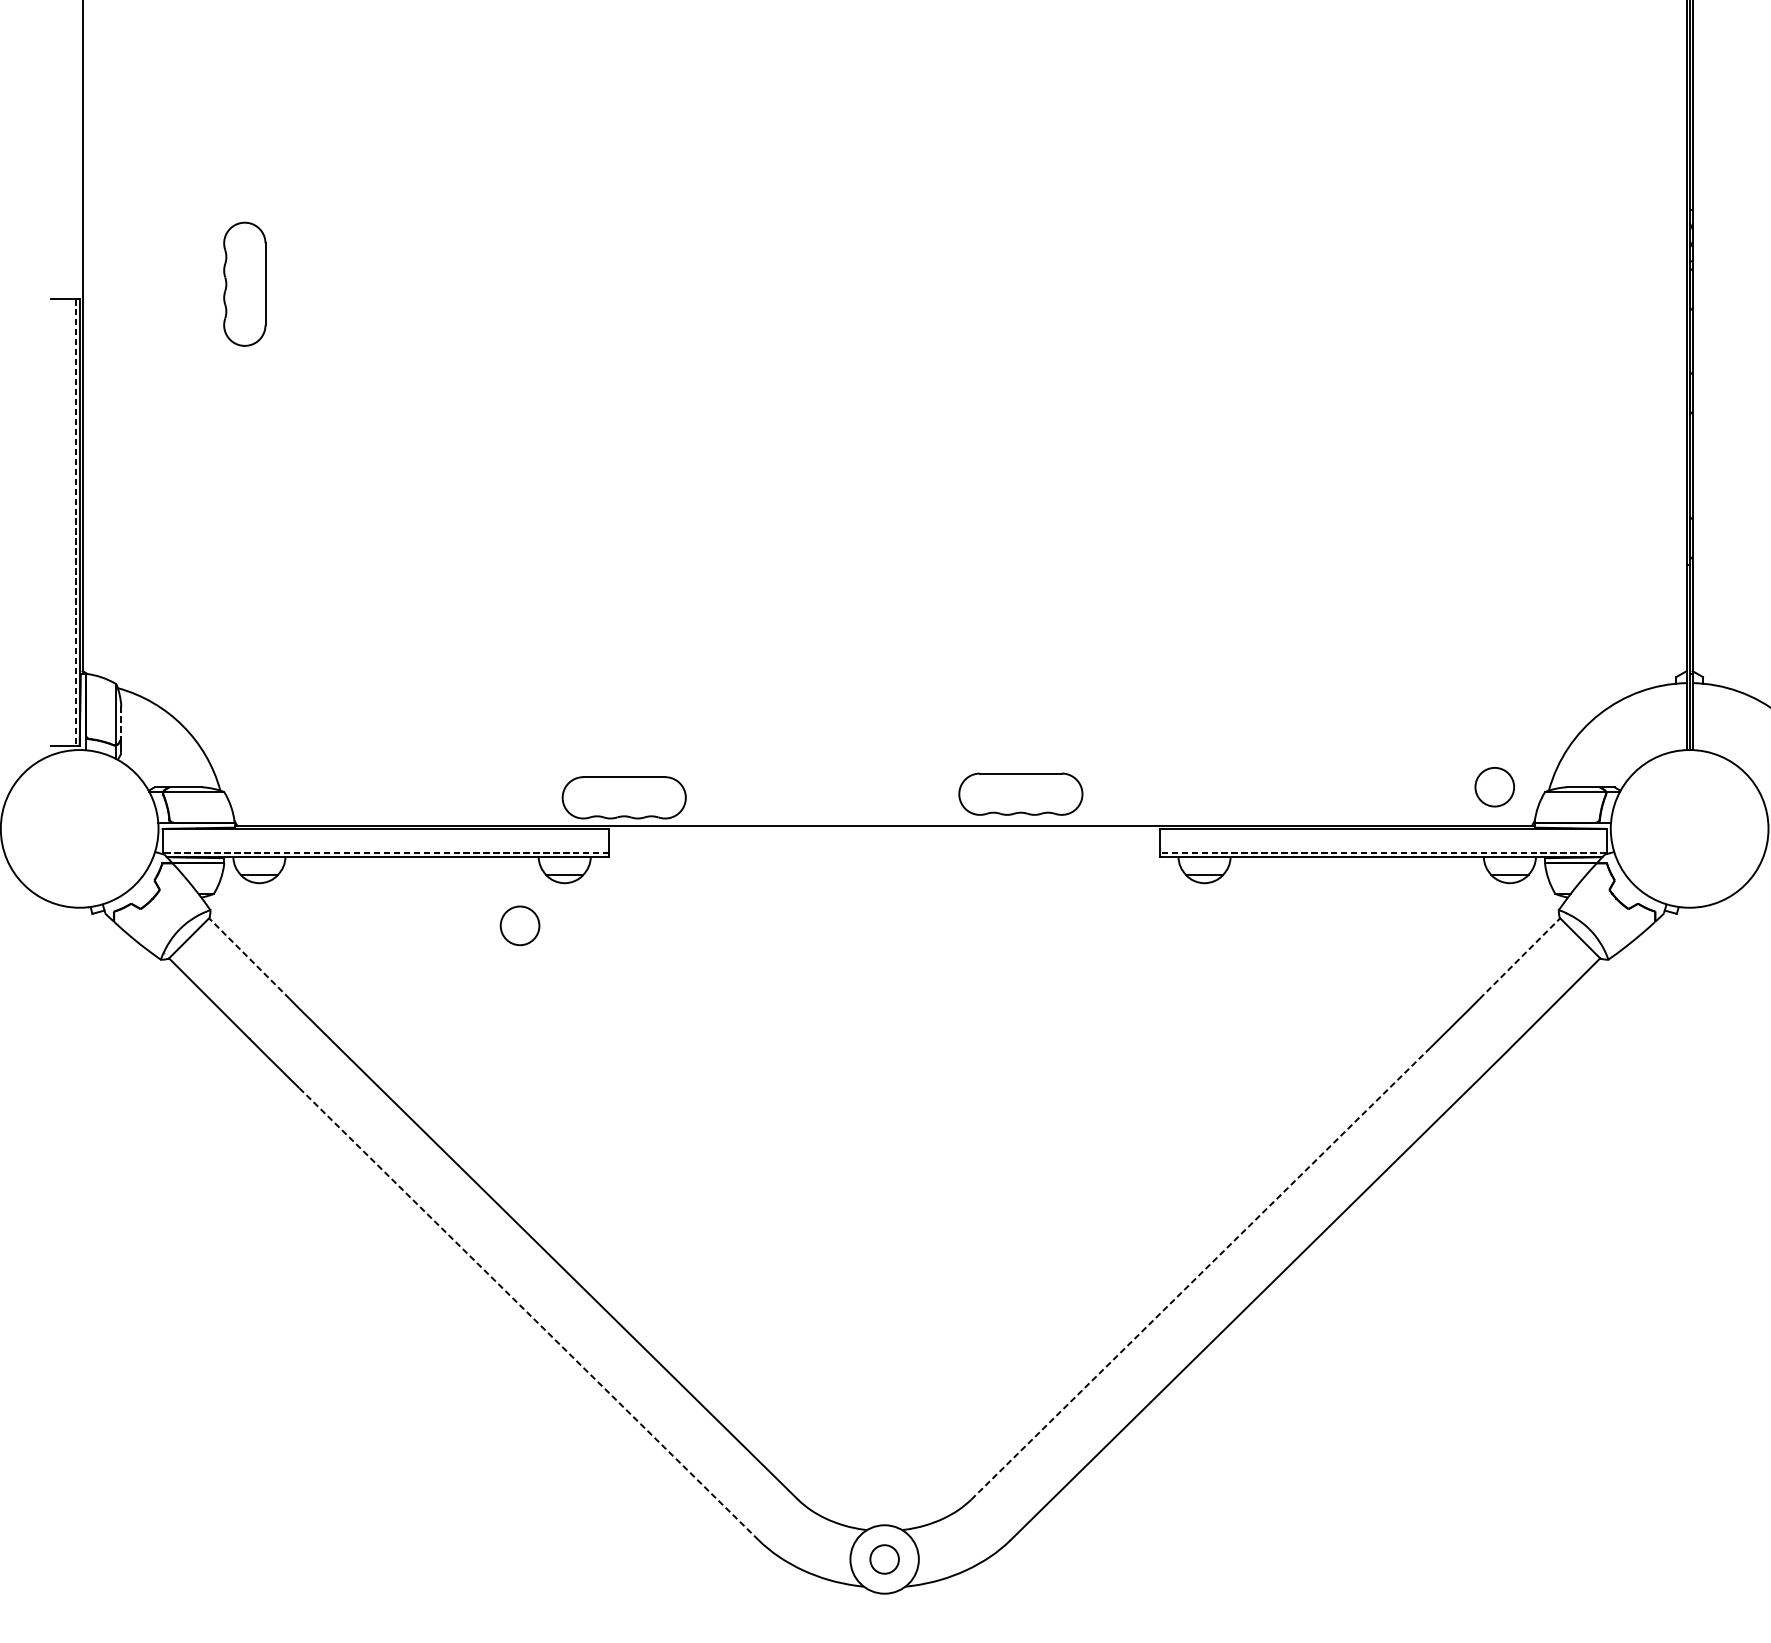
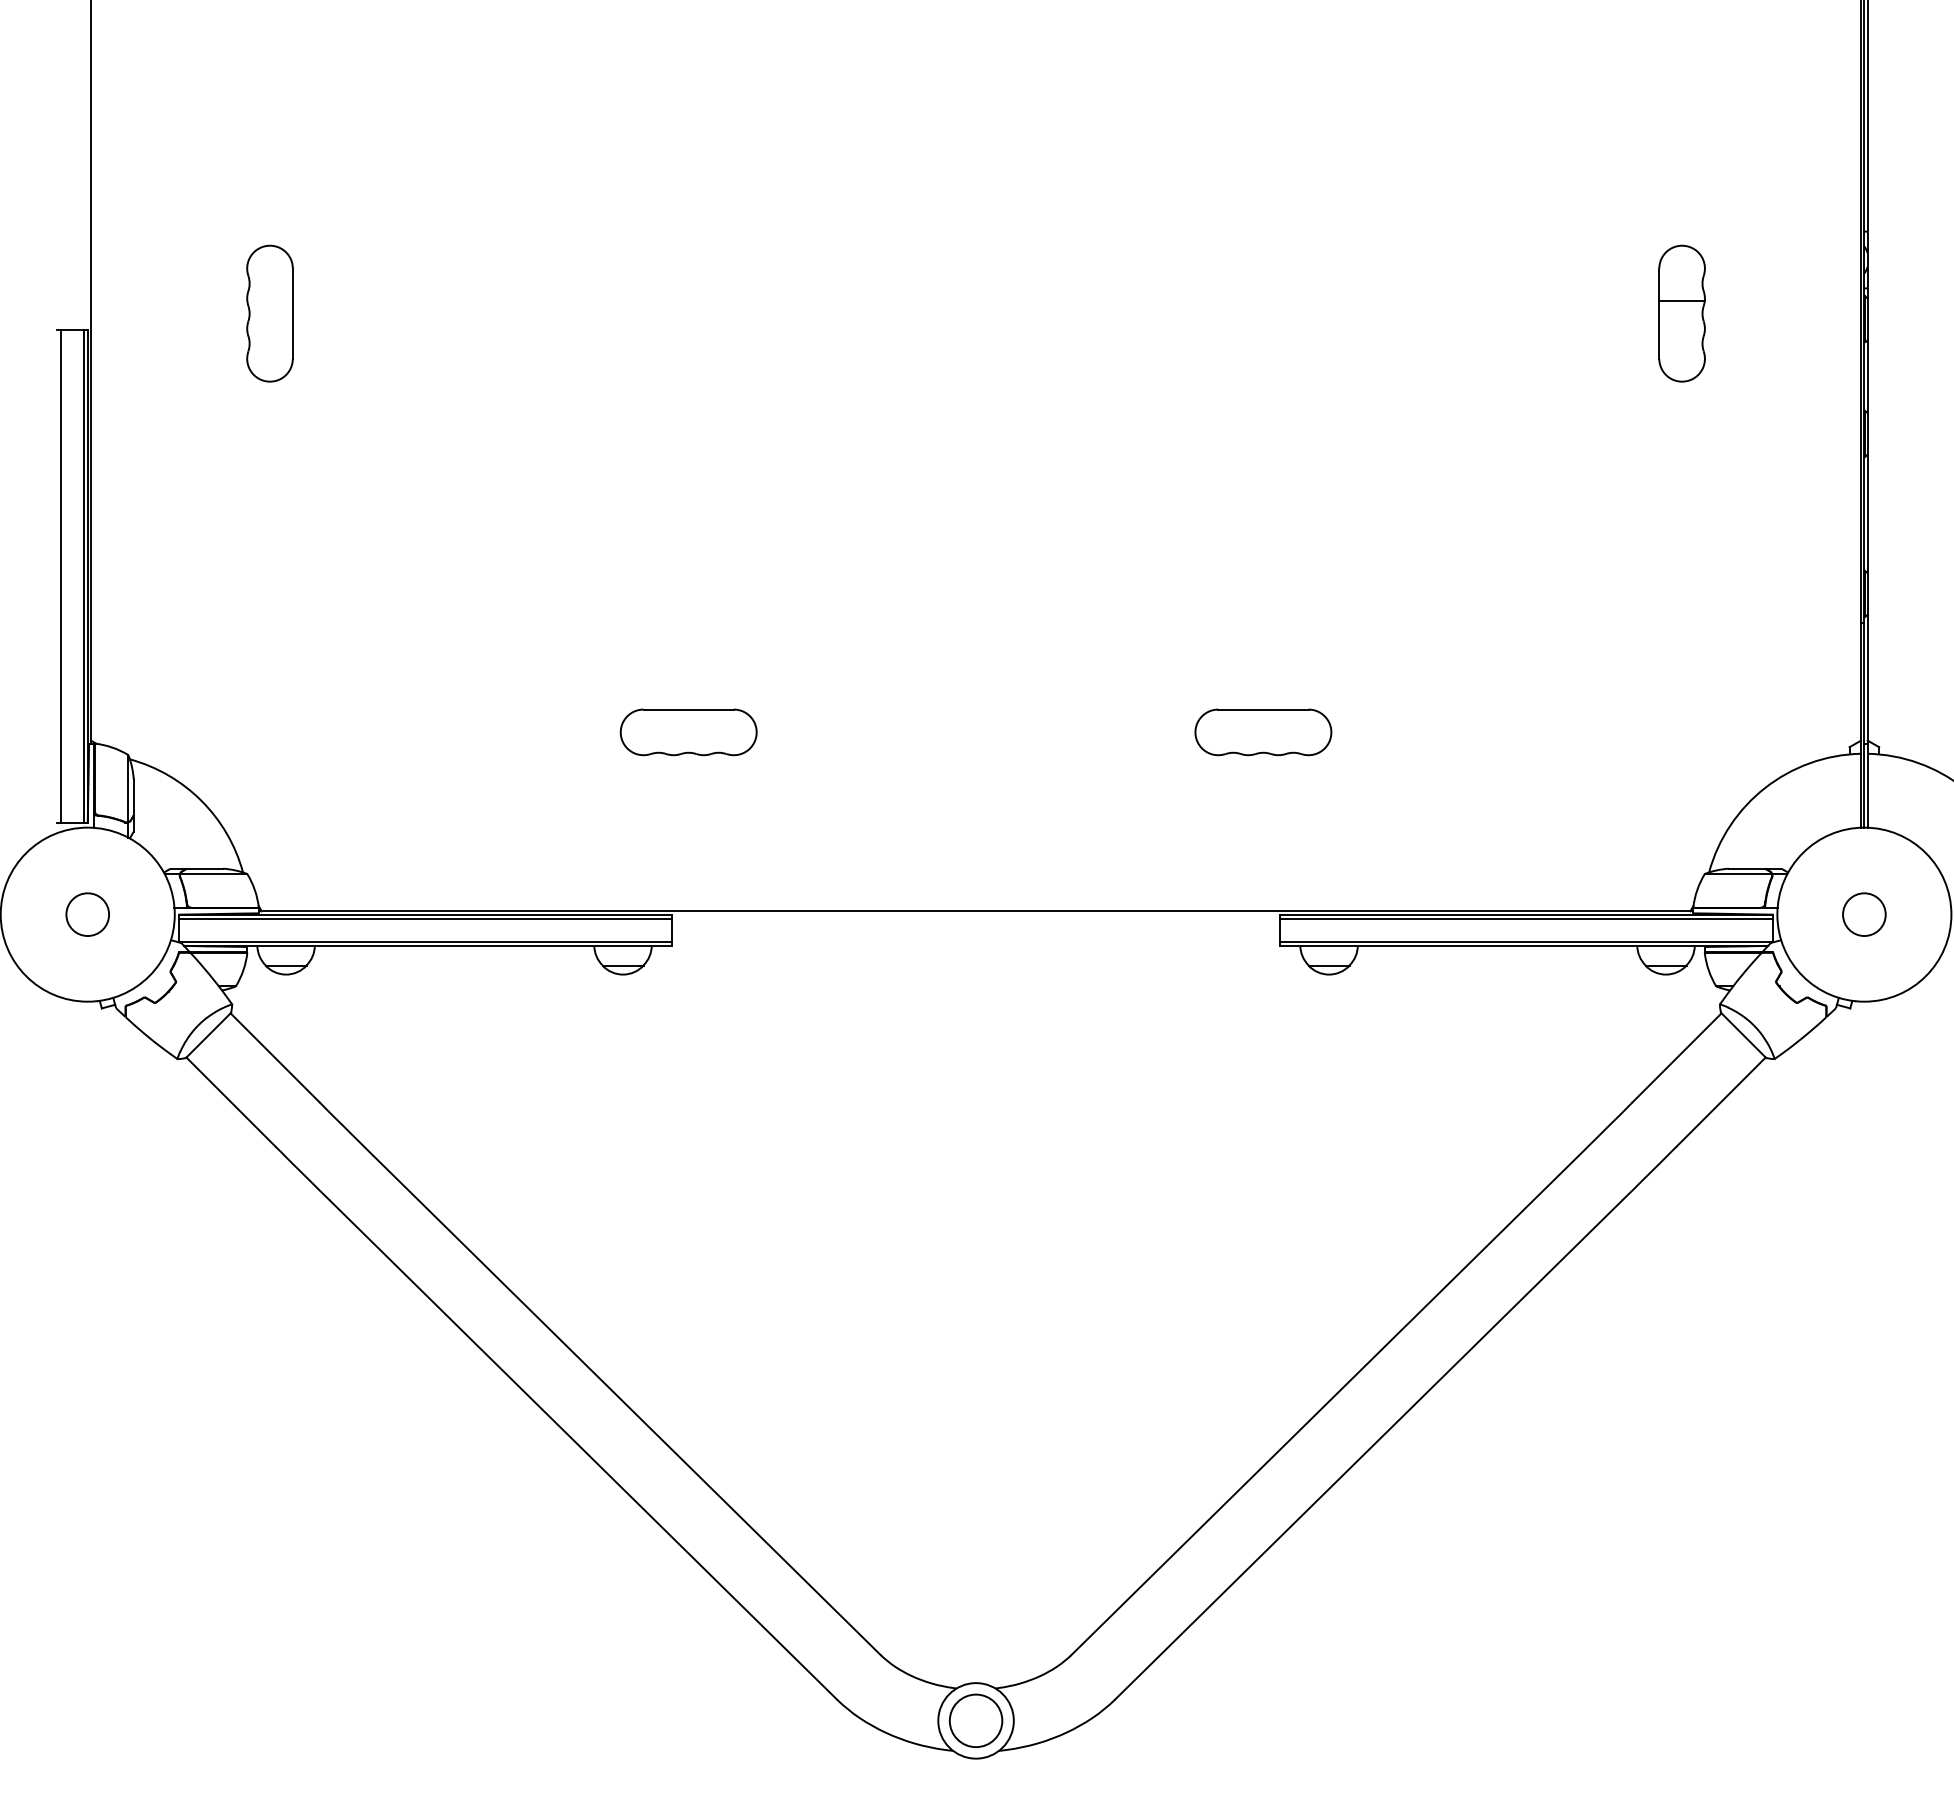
part: (1523, 284) -> (1681, 313), added
line: (54, 522) -> (60, 576), added
line: (75, 523) -> (83, 577), dashed -> solid
line: (121, 722) -> (133, 797), dashed -> solid
circle: (1494, 787) -> (1864, 914), moved
part: (1020, 794) -> (1263, 732), moved
part: (624, 797) -> (688, 732), moved
line: (385, 832) -> (425, 918), added
line: (1382, 832) -> (1525, 918), added
line: (385, 853) -> (425, 941), dashed -> solid
line: (1382, 853) -> (1525, 941), dashed -> solid
circle: (519, 925) -> (87, 914), moved
line: (249, 958) -> (275, 1057), dashed -> solid
line: (1520, 958) -> (1677, 1057), dashed -> solid
line: (1200, 1273) -> (1324, 1405), dashed -> solid
line: (528, 1314) -> (583, 1450), dashed -> solid
circle: (884, 1559) -> (975, 1720), size x1.67

